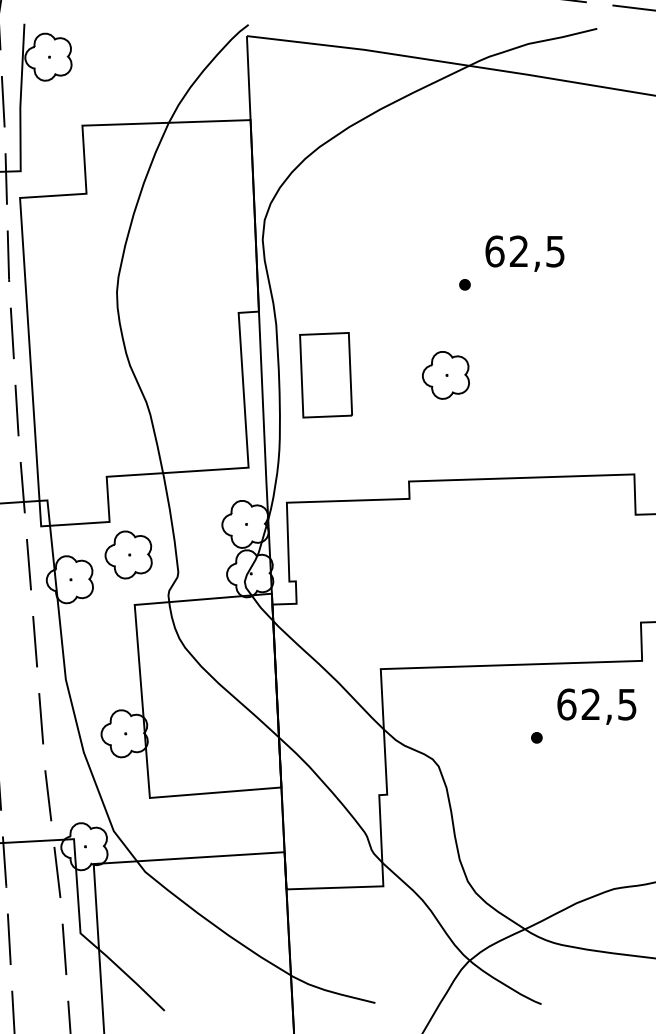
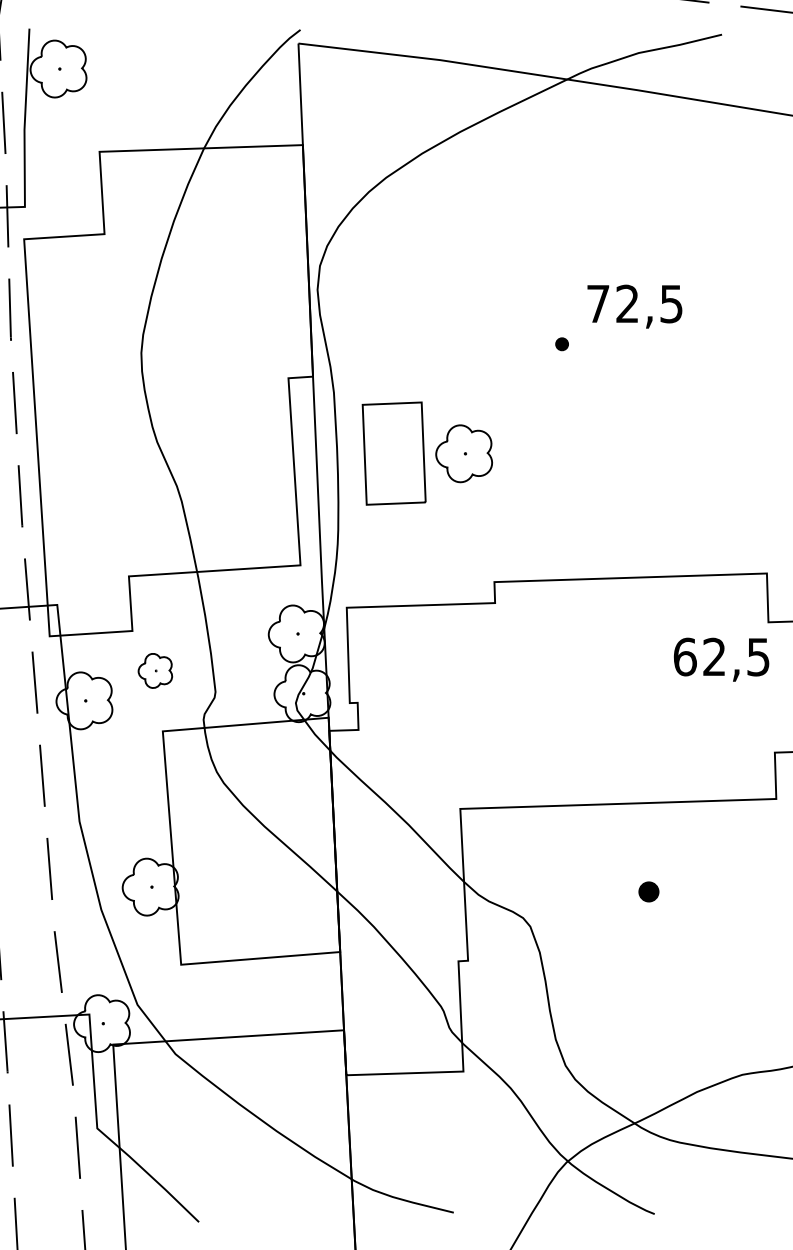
text: (494, 251) -> (597, 303), 62,5 -> 72,5
part: (445, 375) -> (463, 453), moved
part: (128, 554) -> (155, 670), size x0.6
text: (596, 706) -> (721, 659), moved
part: (536, 737) -> (648, 891), size x1.6

